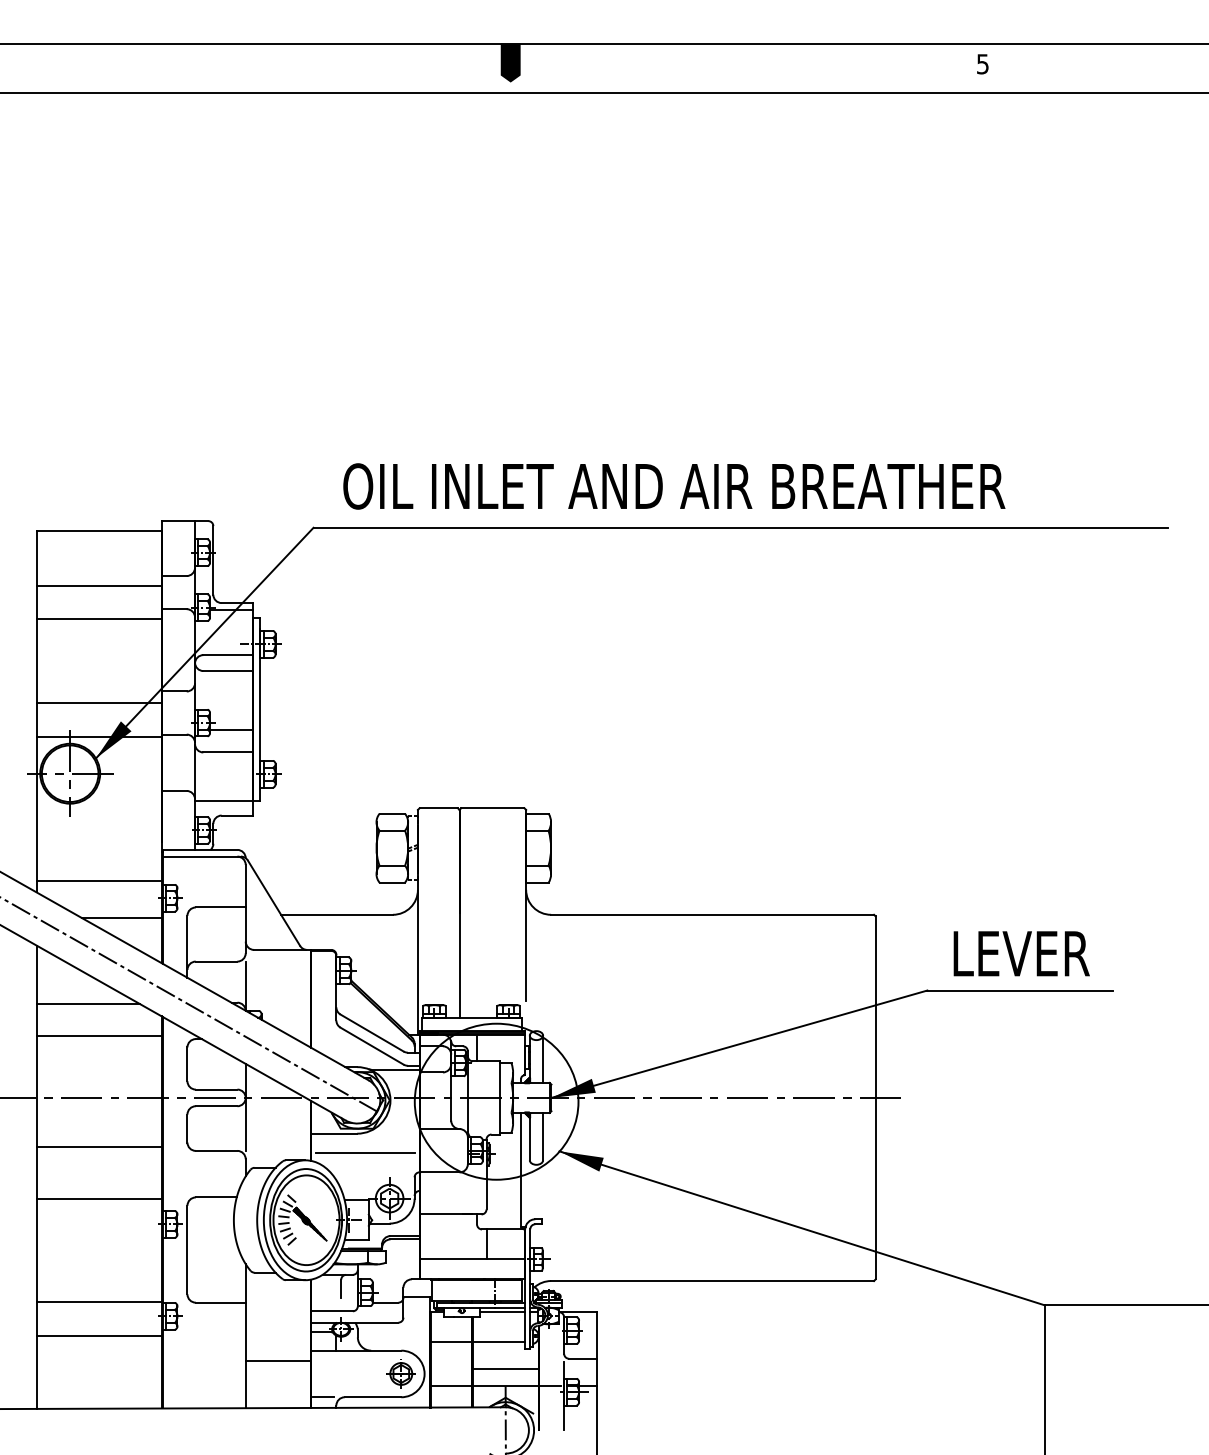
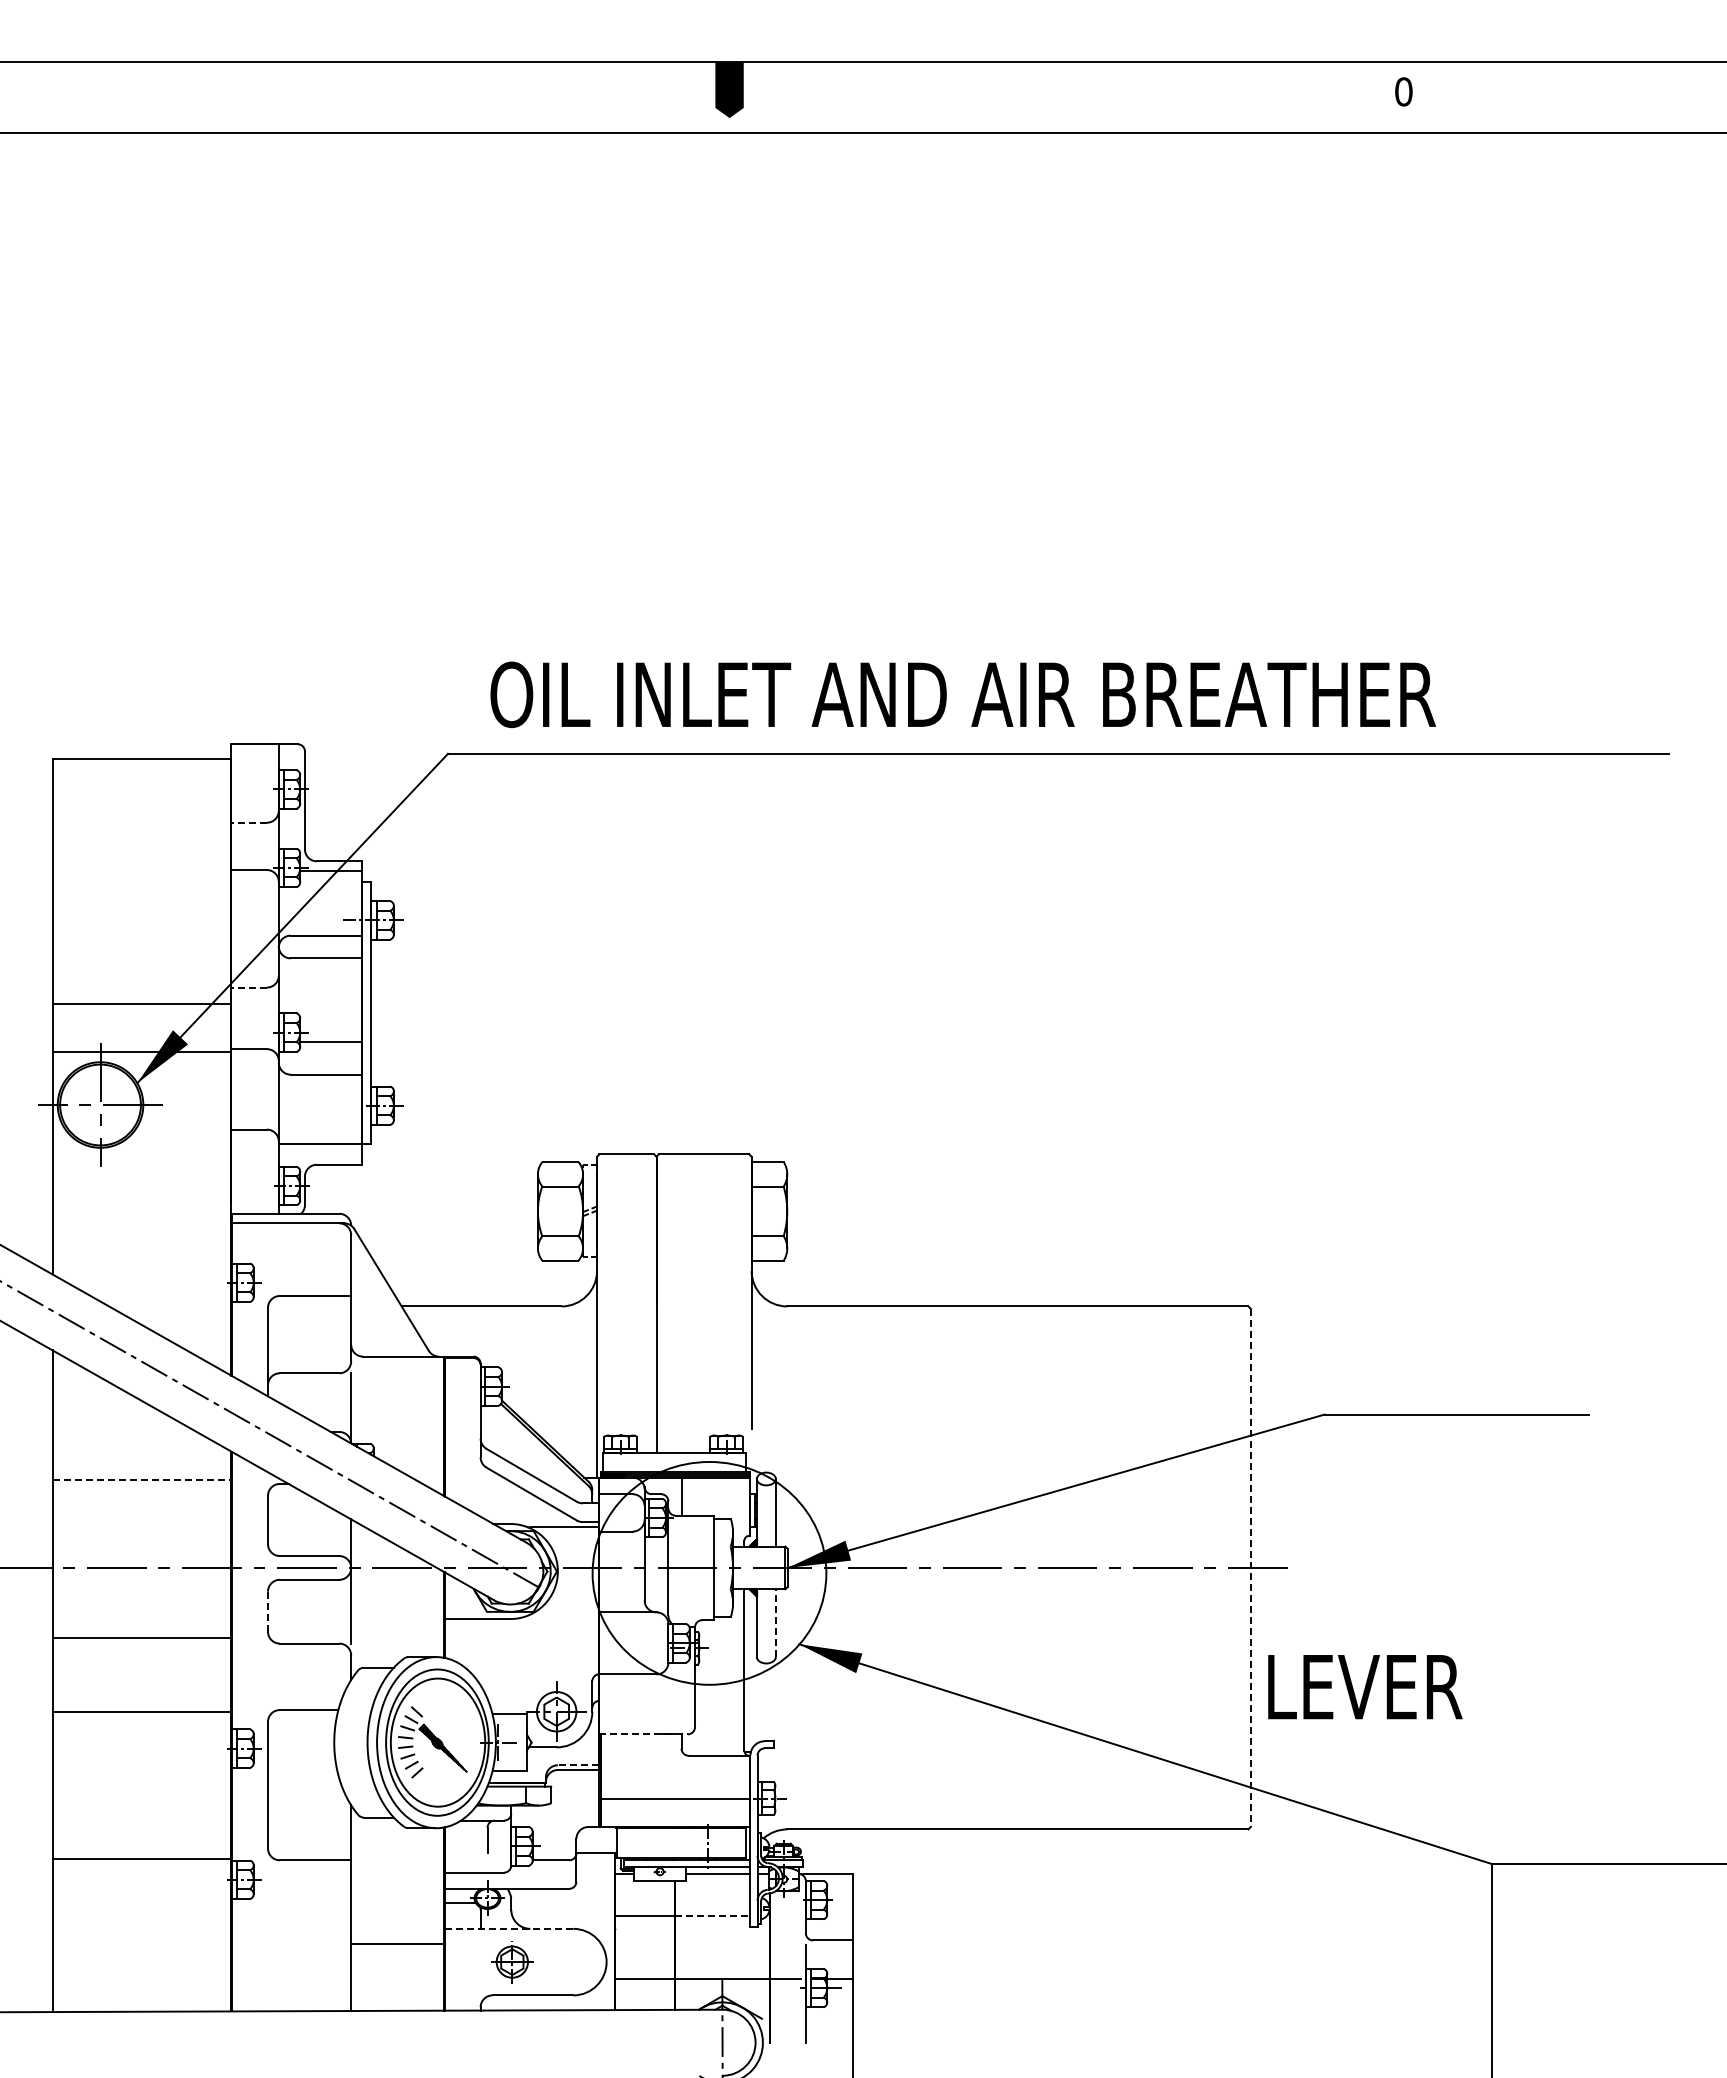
text: (982, 63) -> (1403, 91), 5 -> 0
line: (174, 575) -> (249, 822), solid -> dashed
line: (98, 585) -> (141, 836), removed
line: (98, 619) -> (141, 884), removed
line: (174, 691) -> (249, 987), solid -> dashed
line: (98, 881) -> (141, 1258), removed
line: (121, 918) -> (174, 1311), removed
text: (1021, 954) -> (1365, 1687), moved
line: (88, 1004) -> (126, 1434), removed
line: (99, 1035) -> (142, 1479), solid -> dashed
line: (875, 1098) -> (1250, 1568), solid -> dashed
line: (187, 1128) -> (268, 1611), solid -> dashed
line: (542, 1136) -> (775, 1623), solid -> dashed
line: (364, 1153) -> (521, 1647), removed
line: (451, 1214) -> (644, 1734), solid -> dashed
line: (404, 1236) -> (578, 1765), solid -> dashed
line: (486, 1243) -> (695, 1776), removed
line: (98, 1336) -> (141, 1908), removed
line: (498, 1342) -> (712, 1916), solid -> dashed
line: (355, 1350) -> (508, 1928), solid -> dashed
line: (505, 1368) -> (722, 1954), removed
part: (401, 1374) -> (512, 1962), moved
line: (323, 1397) -> (462, 1995), removed

